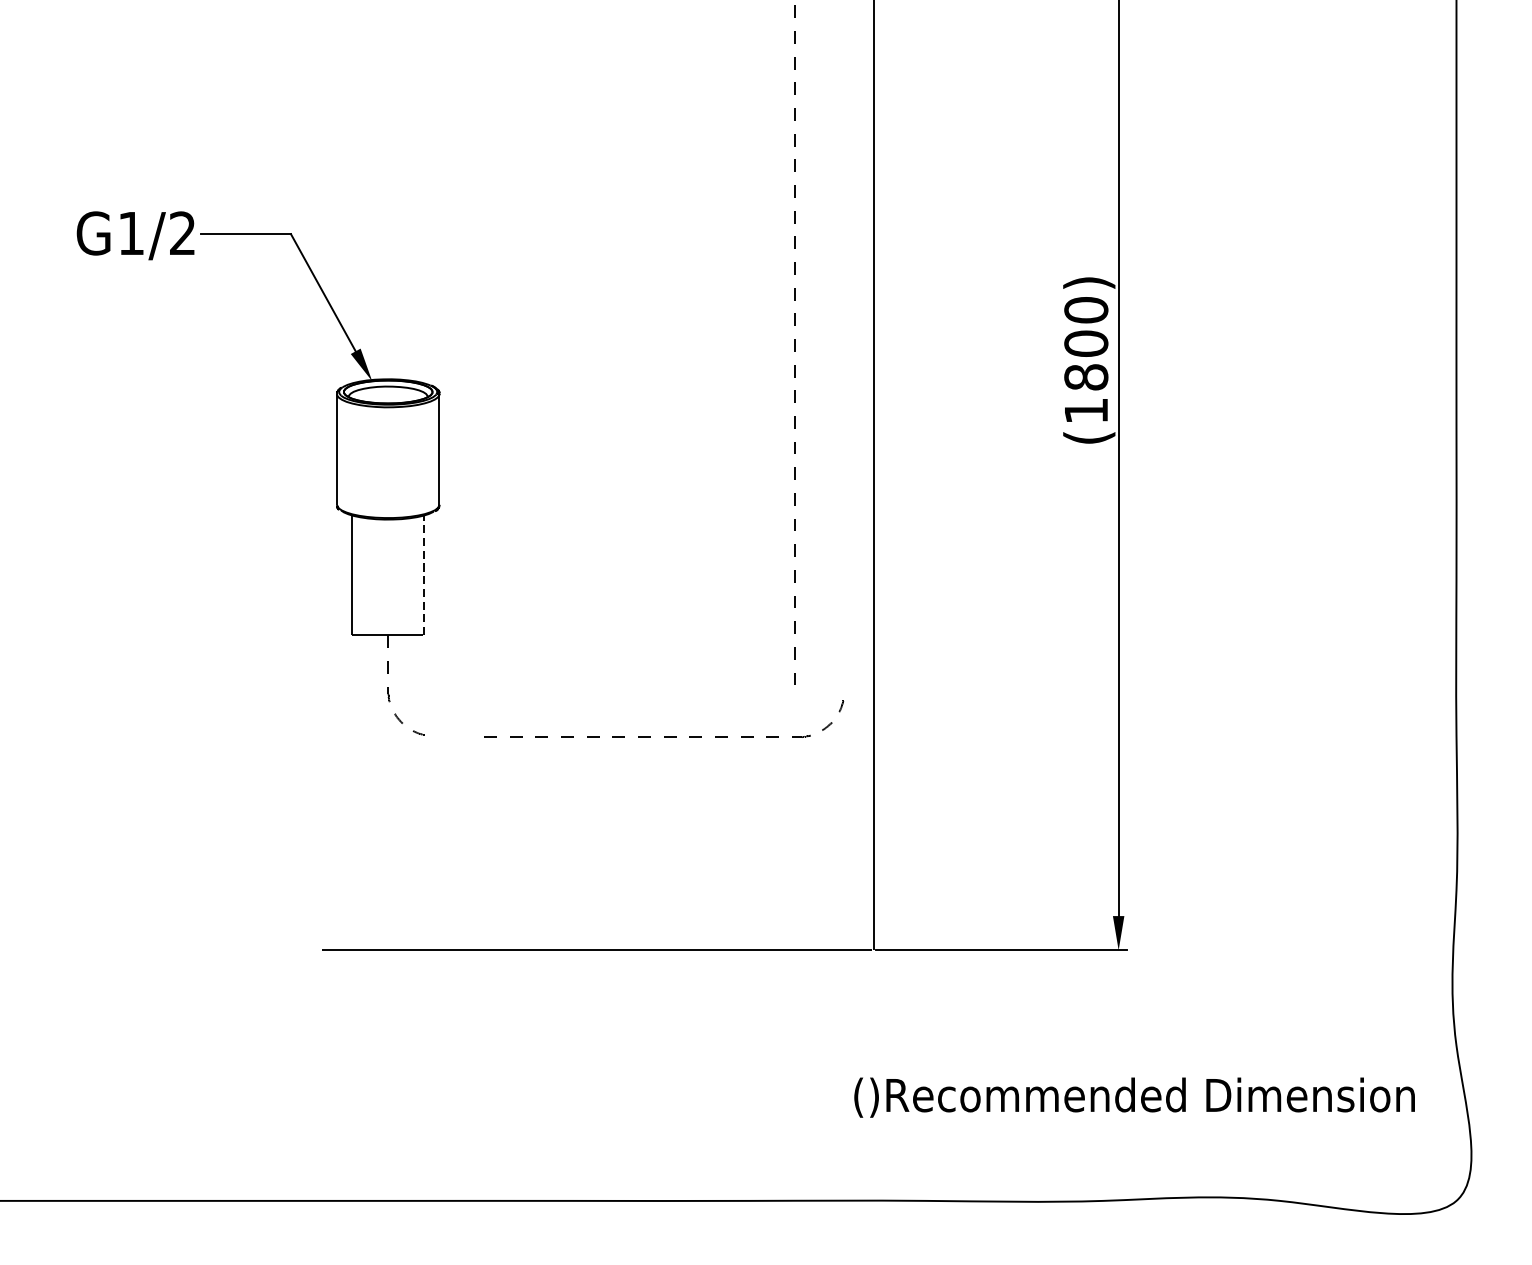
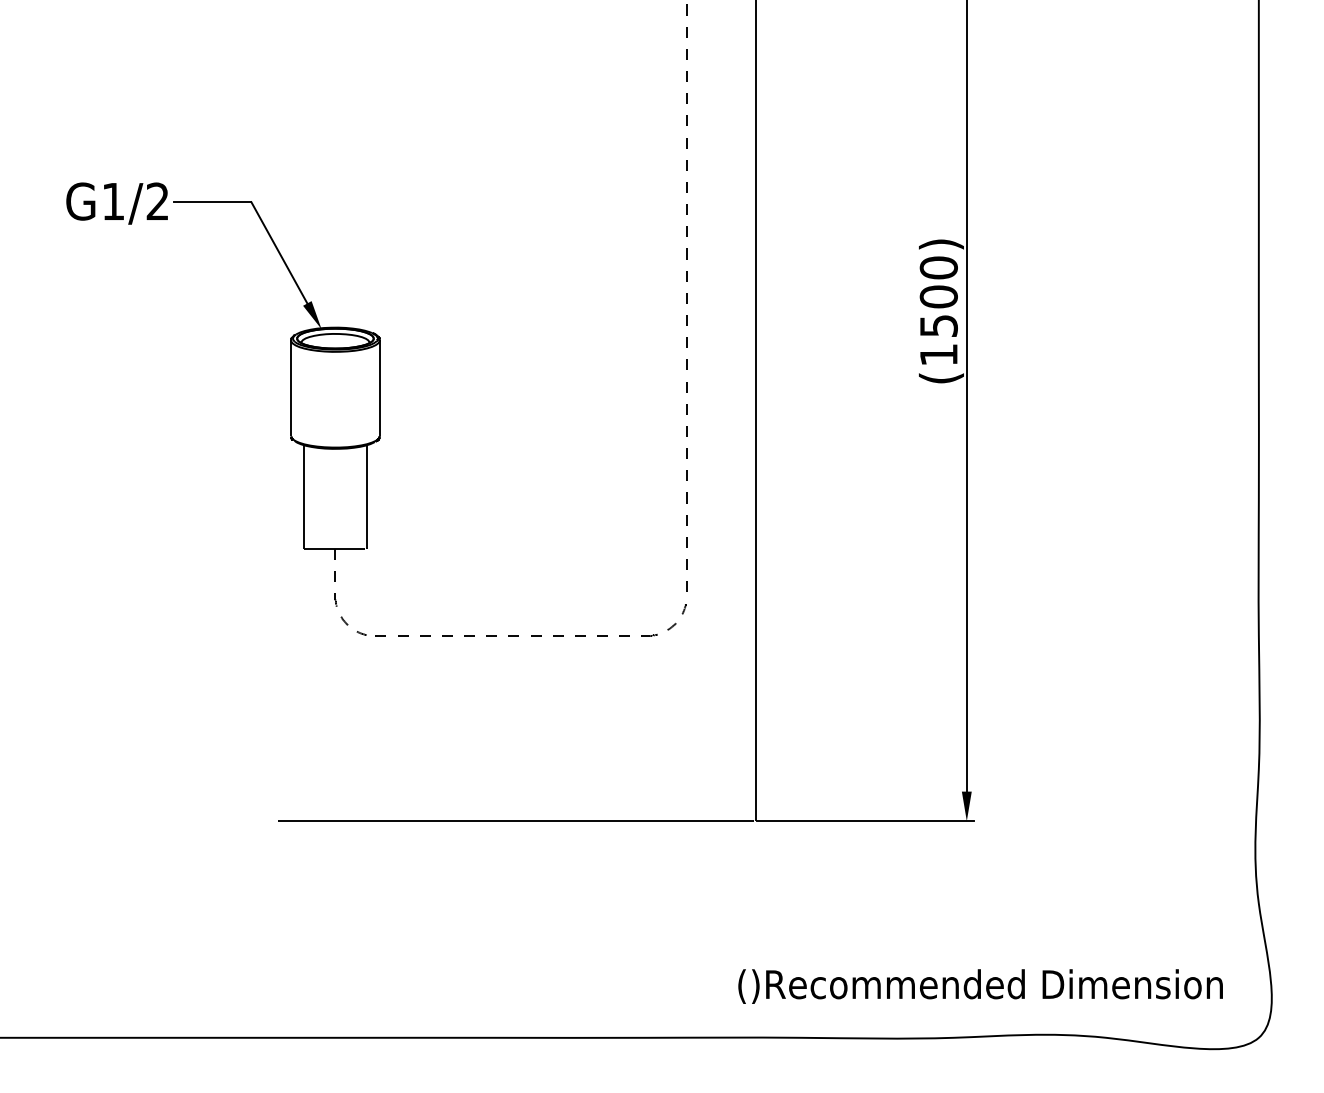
text: (1085, 376) -> (938, 325), (1800) -> (1500)
line: (424, 575) -> (366, 497), dashed -> solid
part: (664, 736) -> (531, 635), moved
text: (1134, 1097) -> (980, 986), moved

